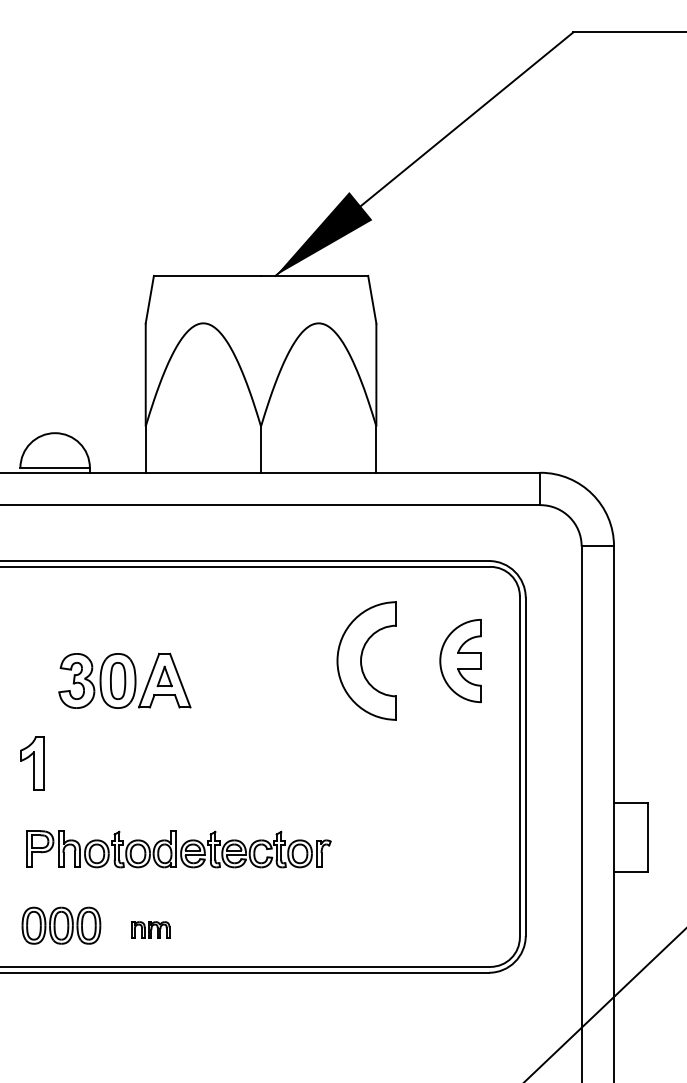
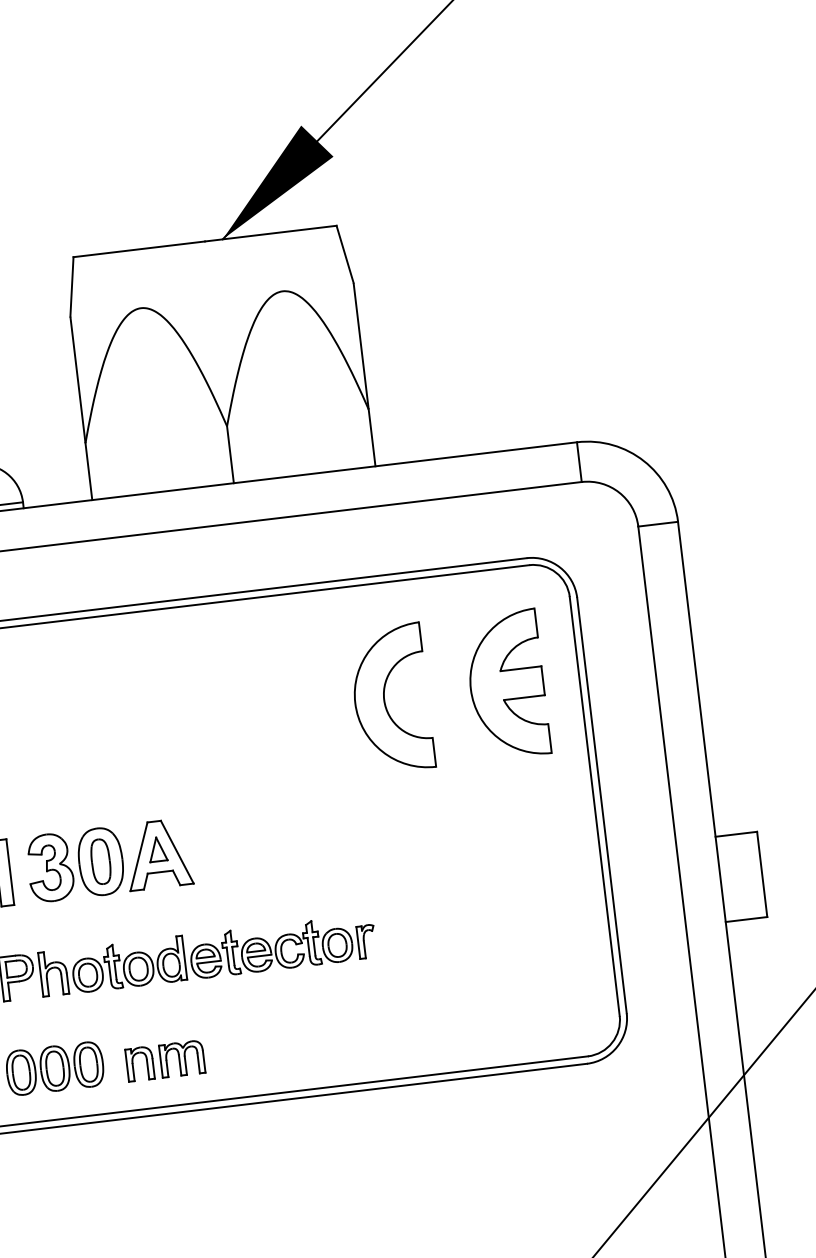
part: (460, 660) -> (506, 684), size x1.43
part: (124, 680) -> (108, 860), moved
part: (150, 929) -> (165, 1060), size x1.67

